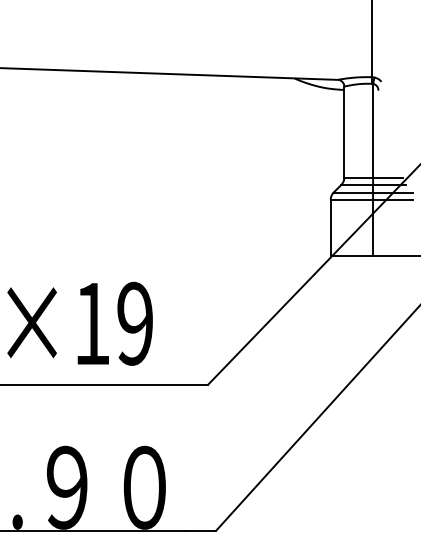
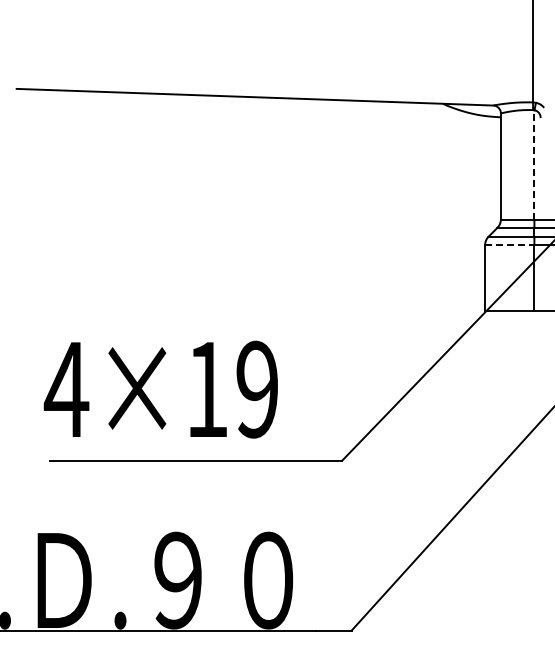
line: (373, 130) -> (534, 164), solid -> dashed
line: (351, 200) -> (509, 245), solid -> dashed

